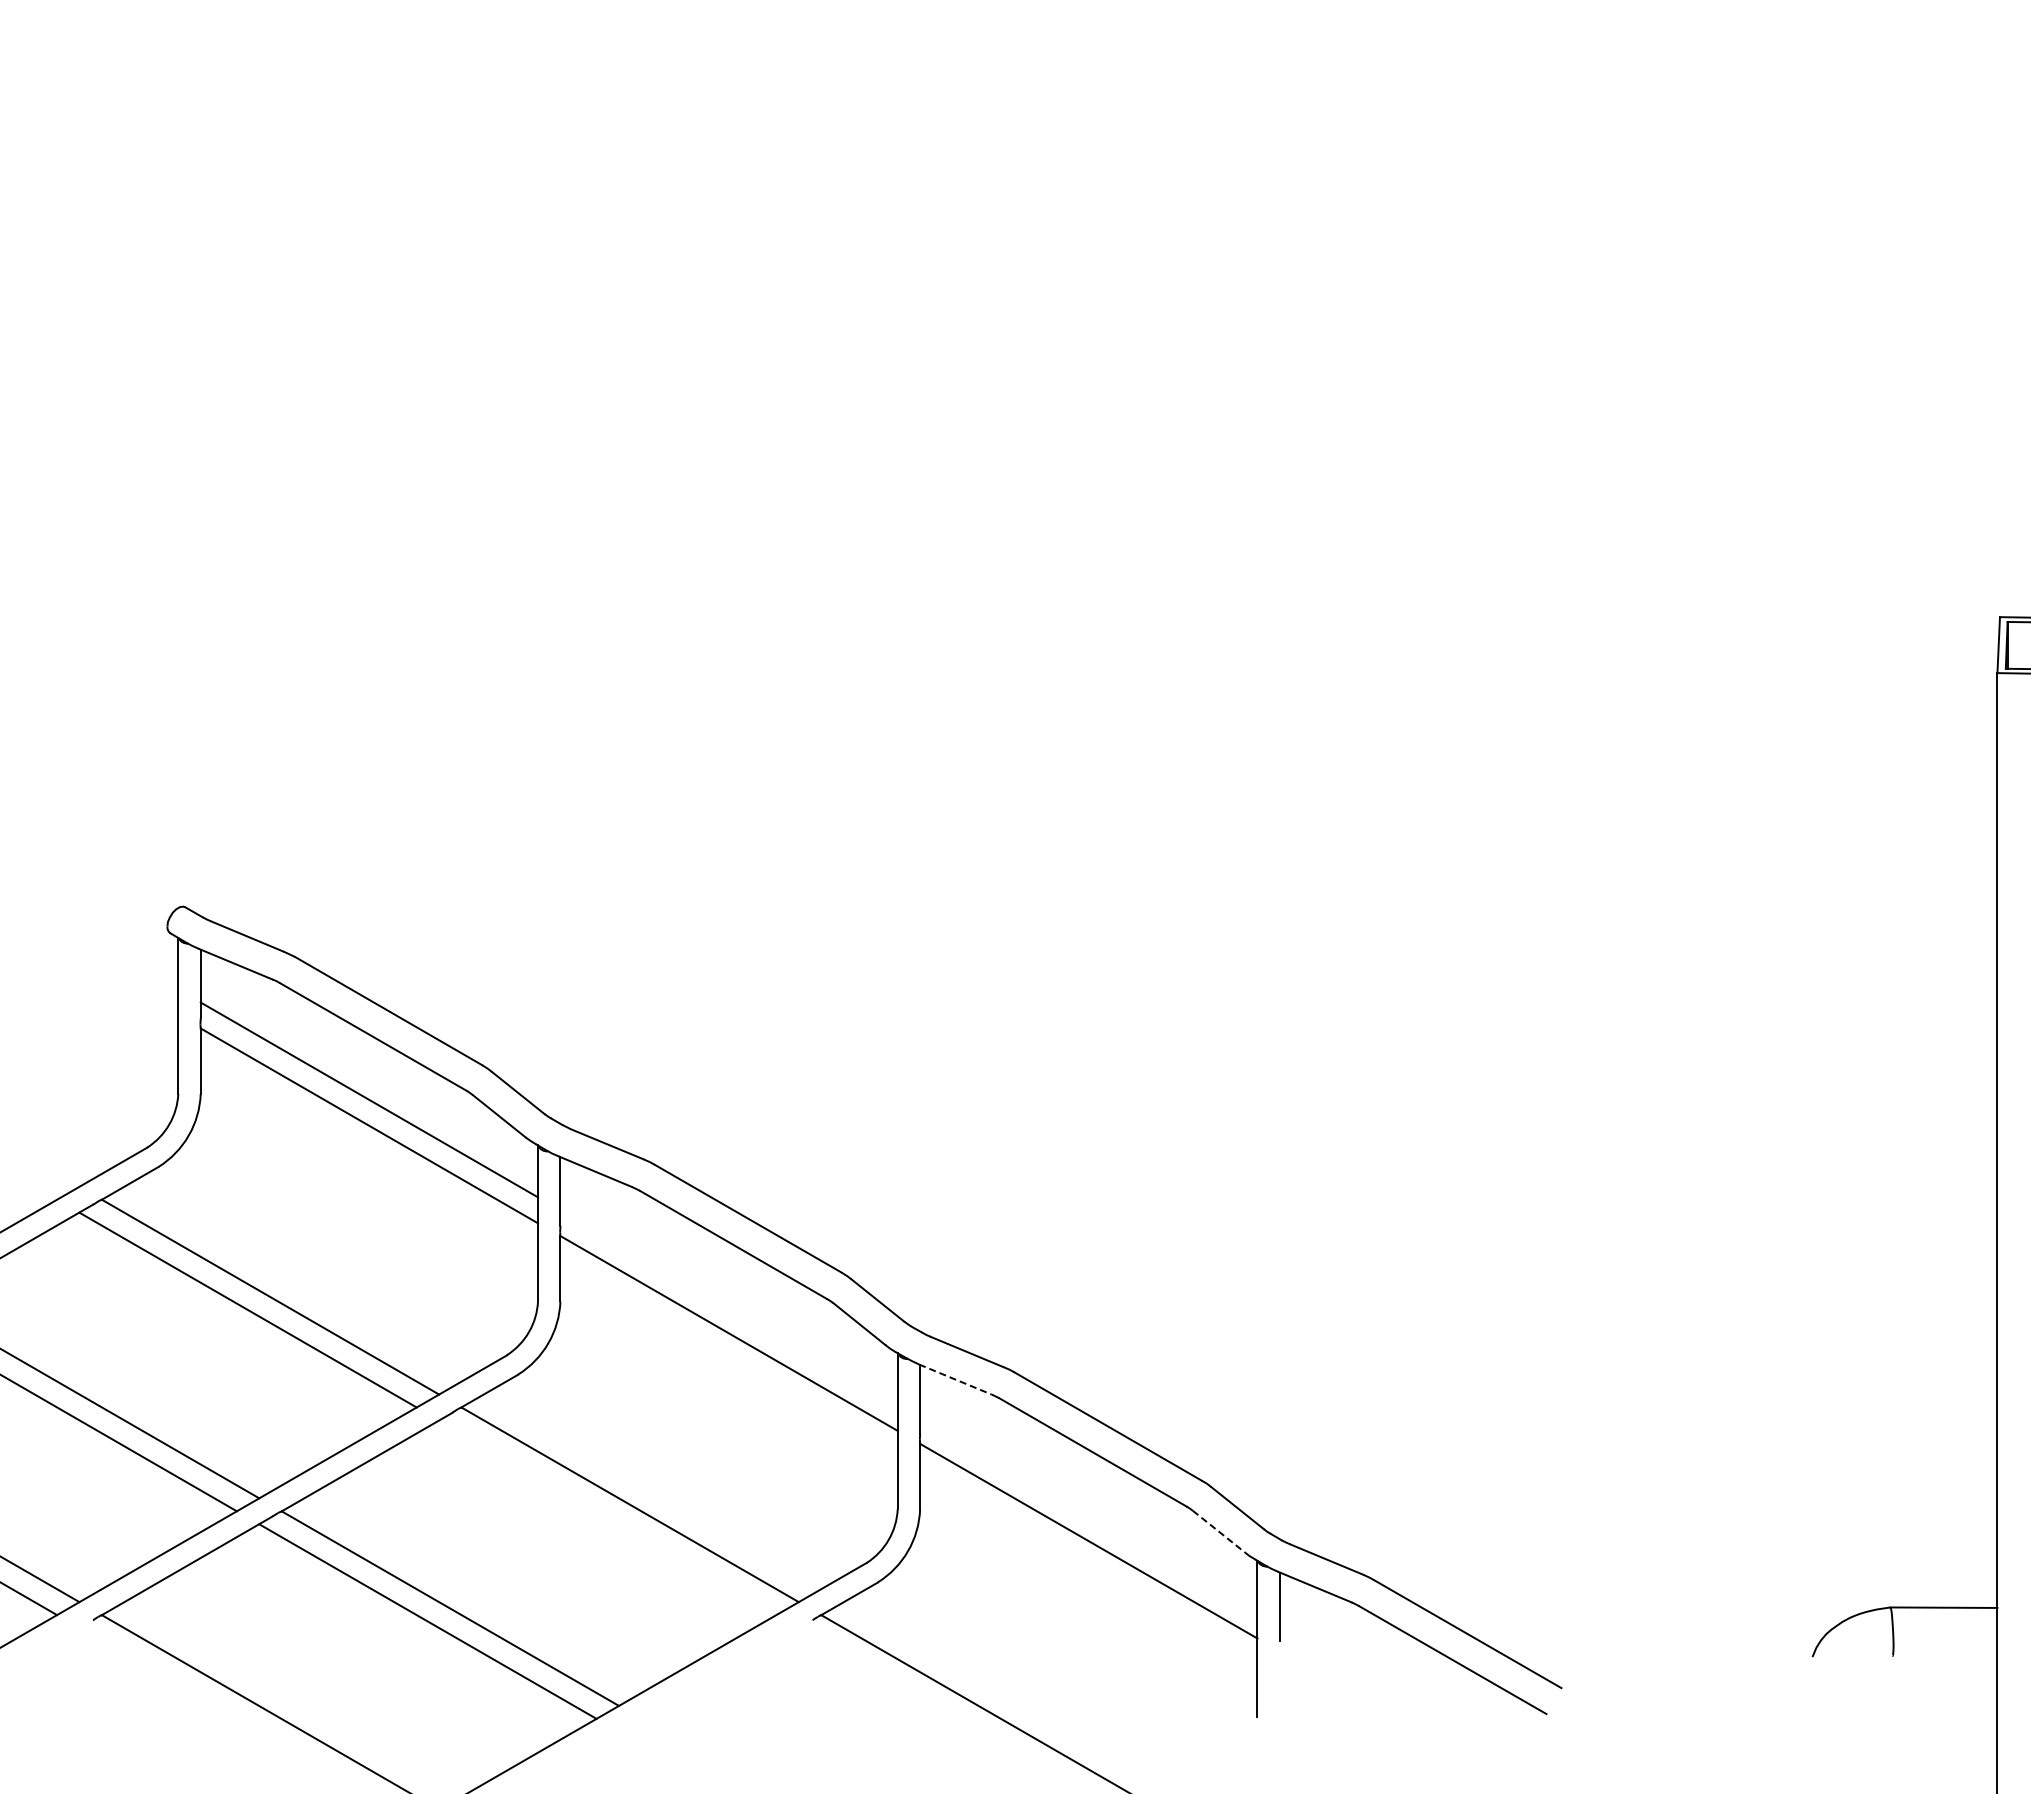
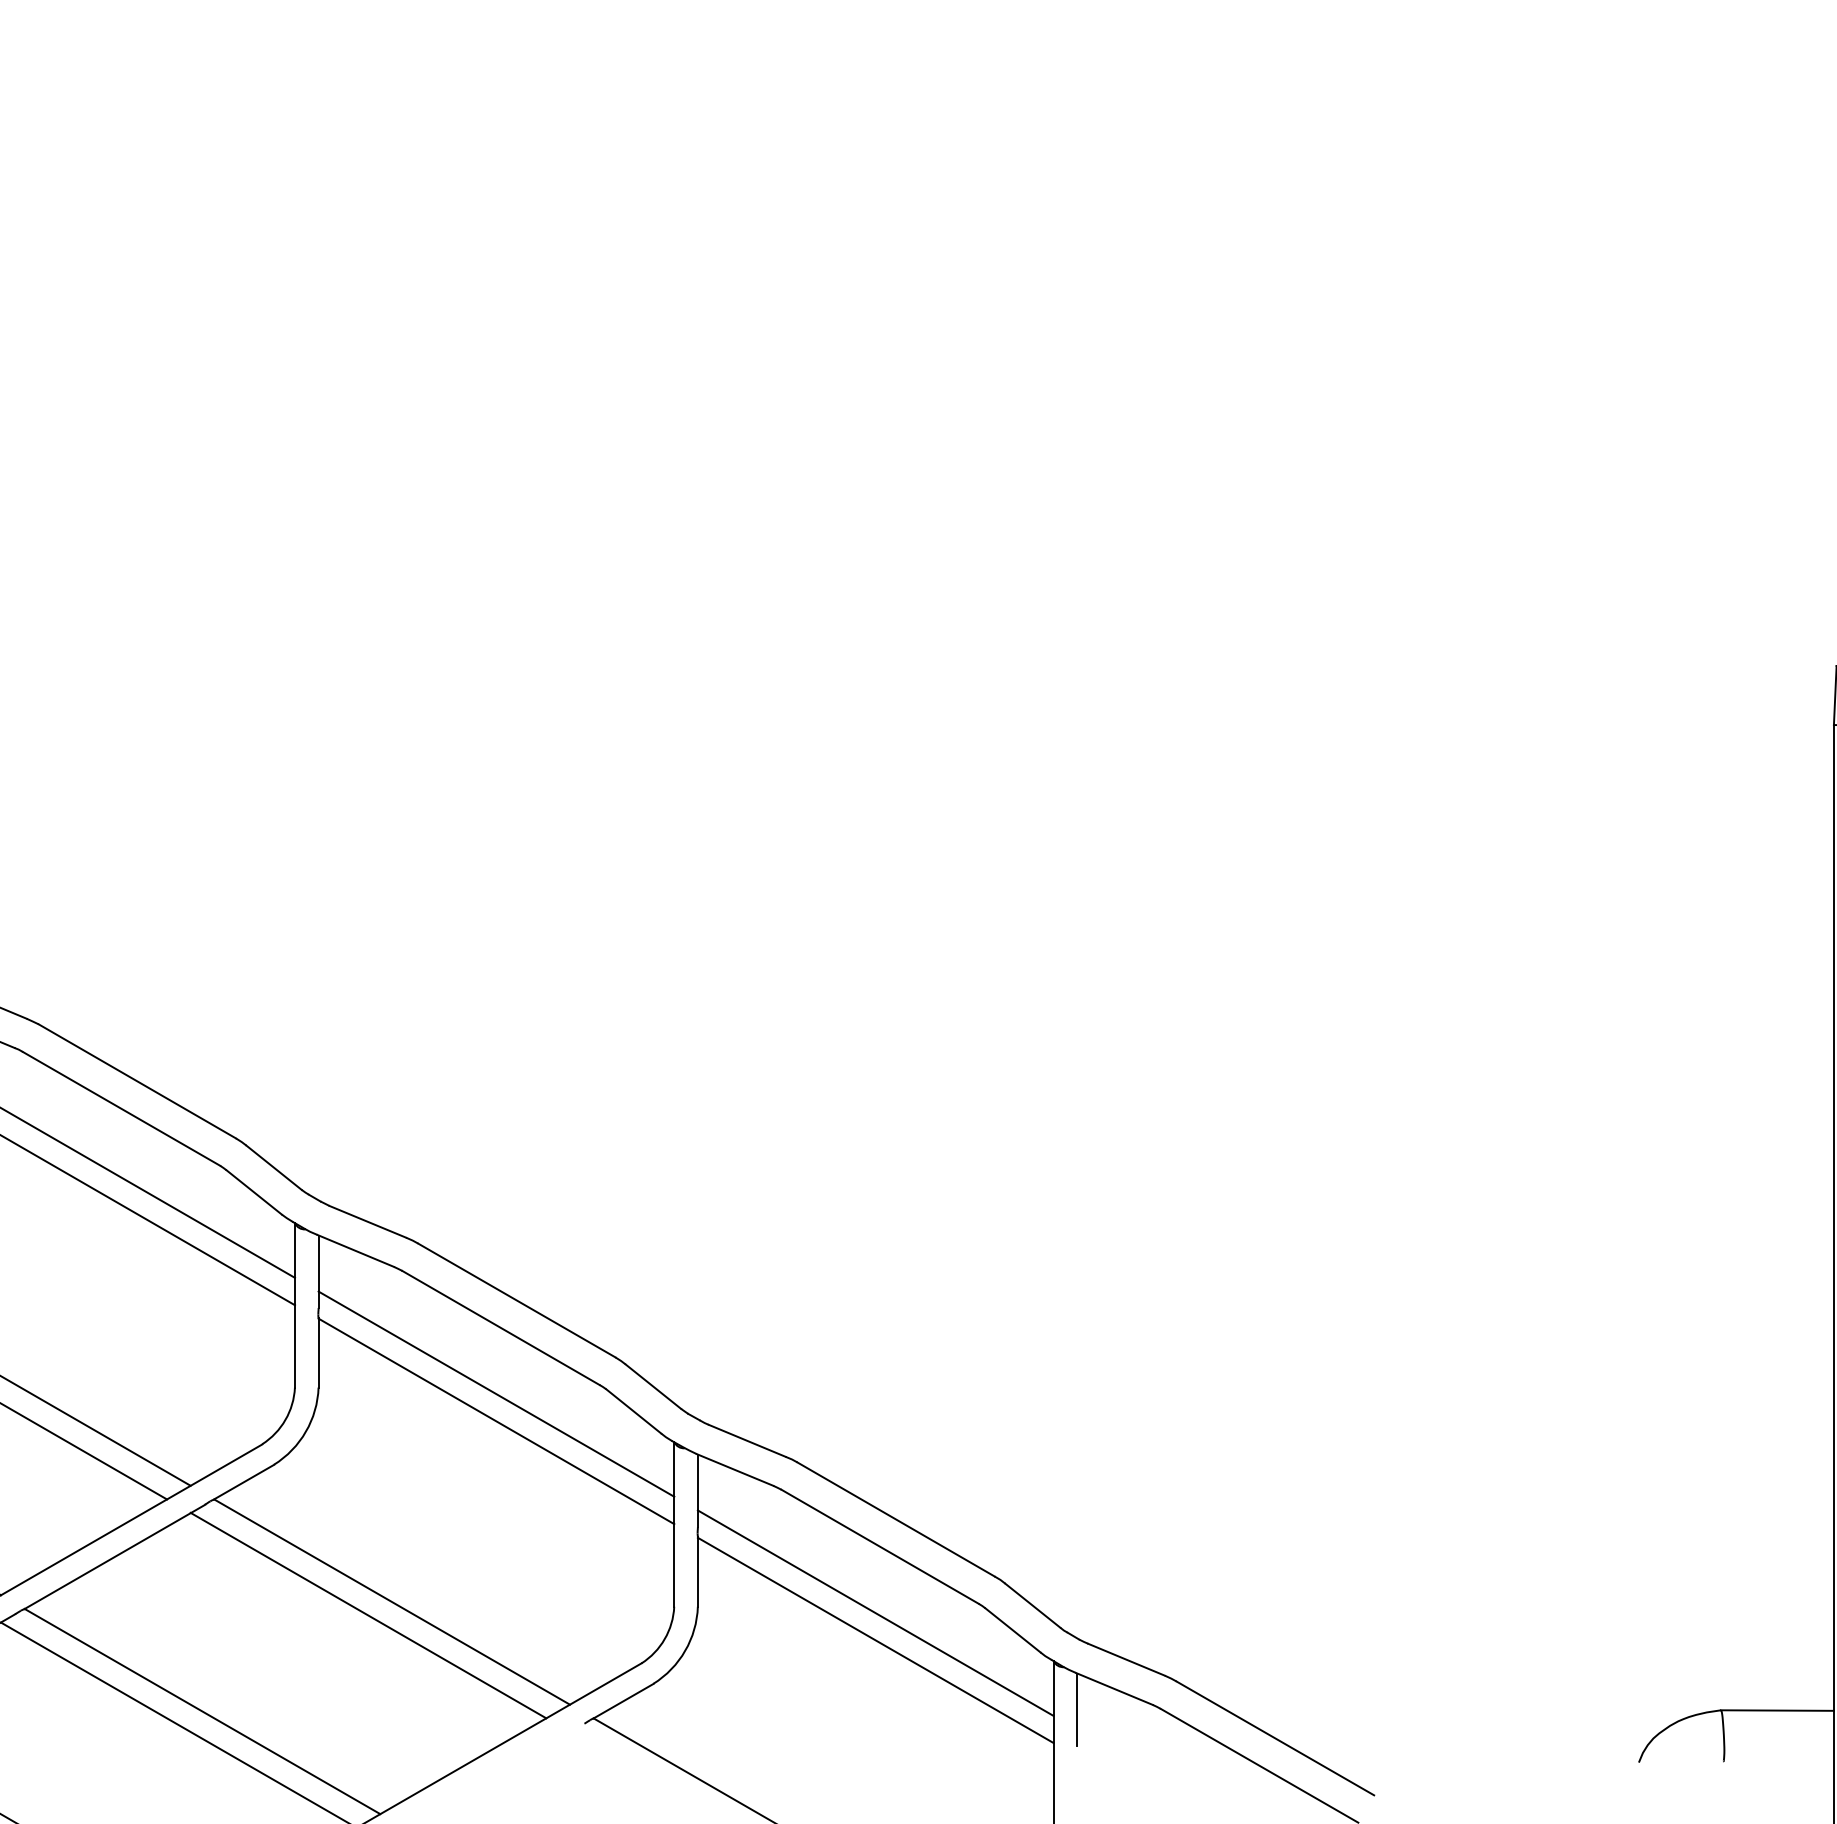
line: (728, 1307) -> (495, 1394), added
line: (955, 1379) -> (735, 1469), dashed -> solid
line: (1088, 1514) -> (875, 1612), added
line: (607, 1517) -> (368, 1615), added
line: (1219, 1531) -> (1013, 1630), dashed -> solid

